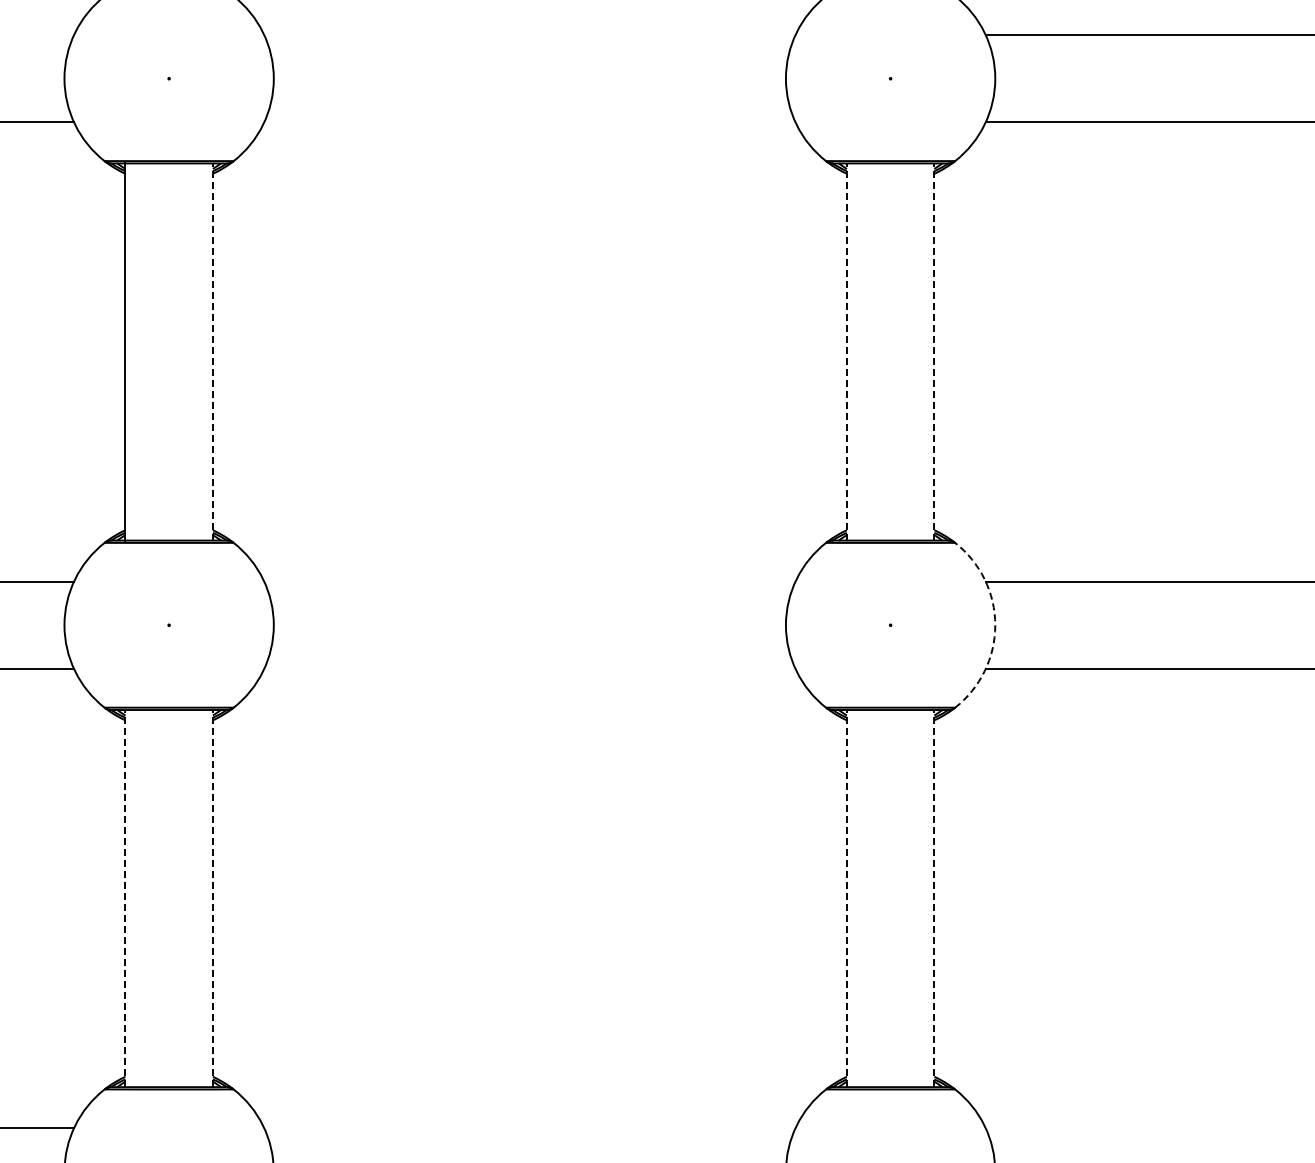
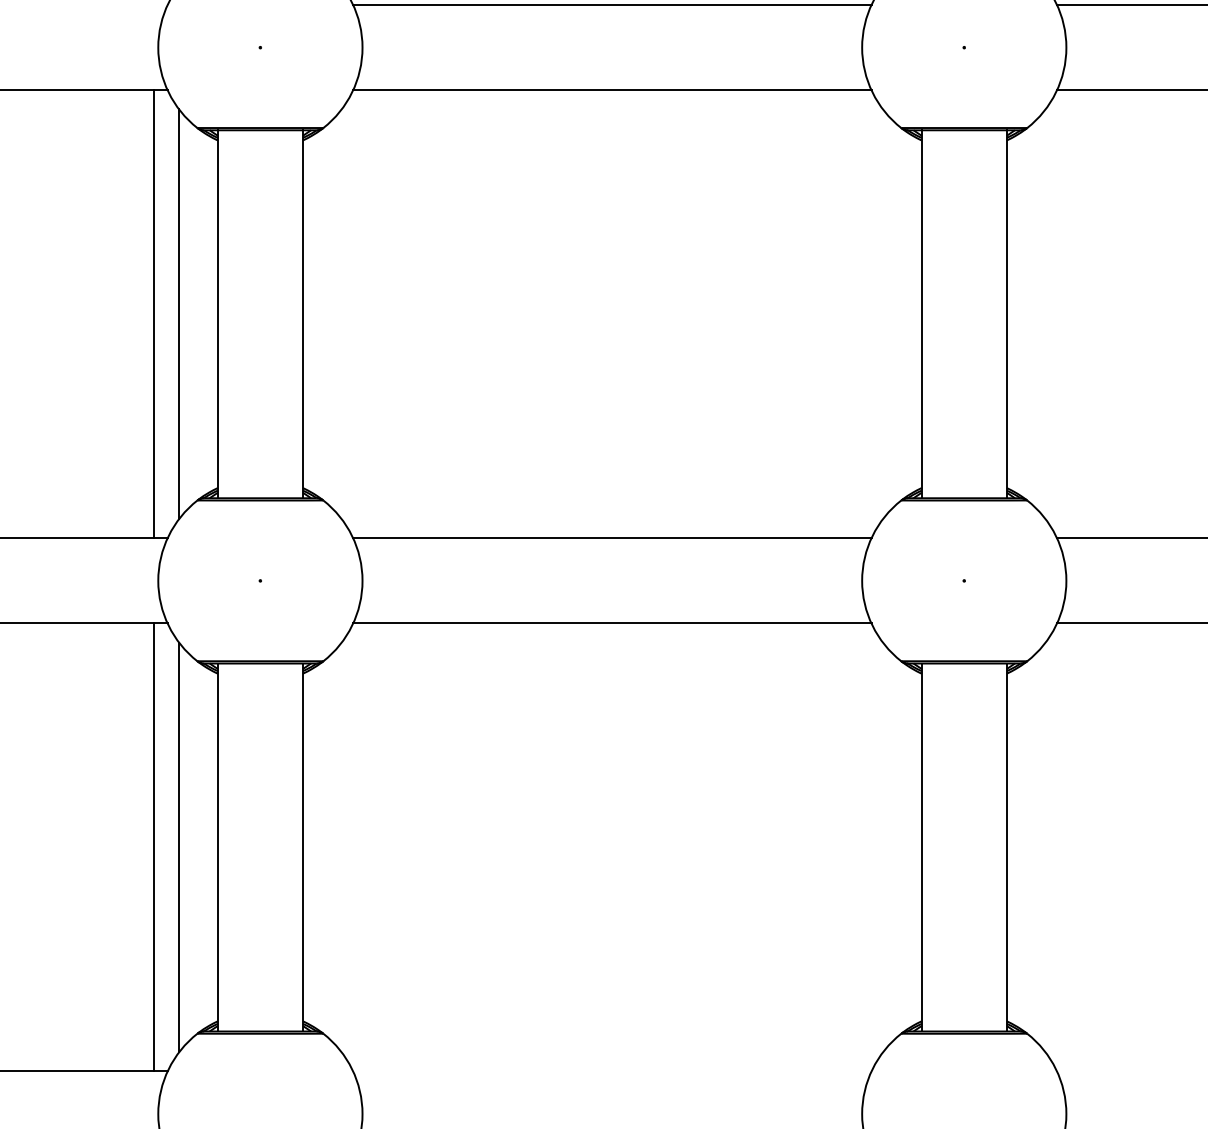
line: (529, 34) -> (611, 4), added
line: (529, 122) -> (611, 90), added
line: (59, 351) -> (153, 313), added
line: (85, 352) -> (178, 314), added
line: (212, 352) -> (302, 314), dashed -> solid
line: (846, 352) -> (921, 314), dashed -> solid
line: (934, 352) -> (1007, 314), dashed -> solid
line: (529, 581) -> (611, 538), added
arc: (995, 625) -> (1066, 581), dashed -> solid
line: (529, 668) -> (611, 623), added
line: (59, 898) -> (153, 847), added
line: (85, 898) -> (178, 847), added
line: (125, 898) -> (217, 847), dashed -> solid
line: (212, 898) -> (302, 847), dashed -> solid
line: (846, 898) -> (921, 847), dashed -> solid
line: (934, 898) -> (1007, 847), dashed -> solid

